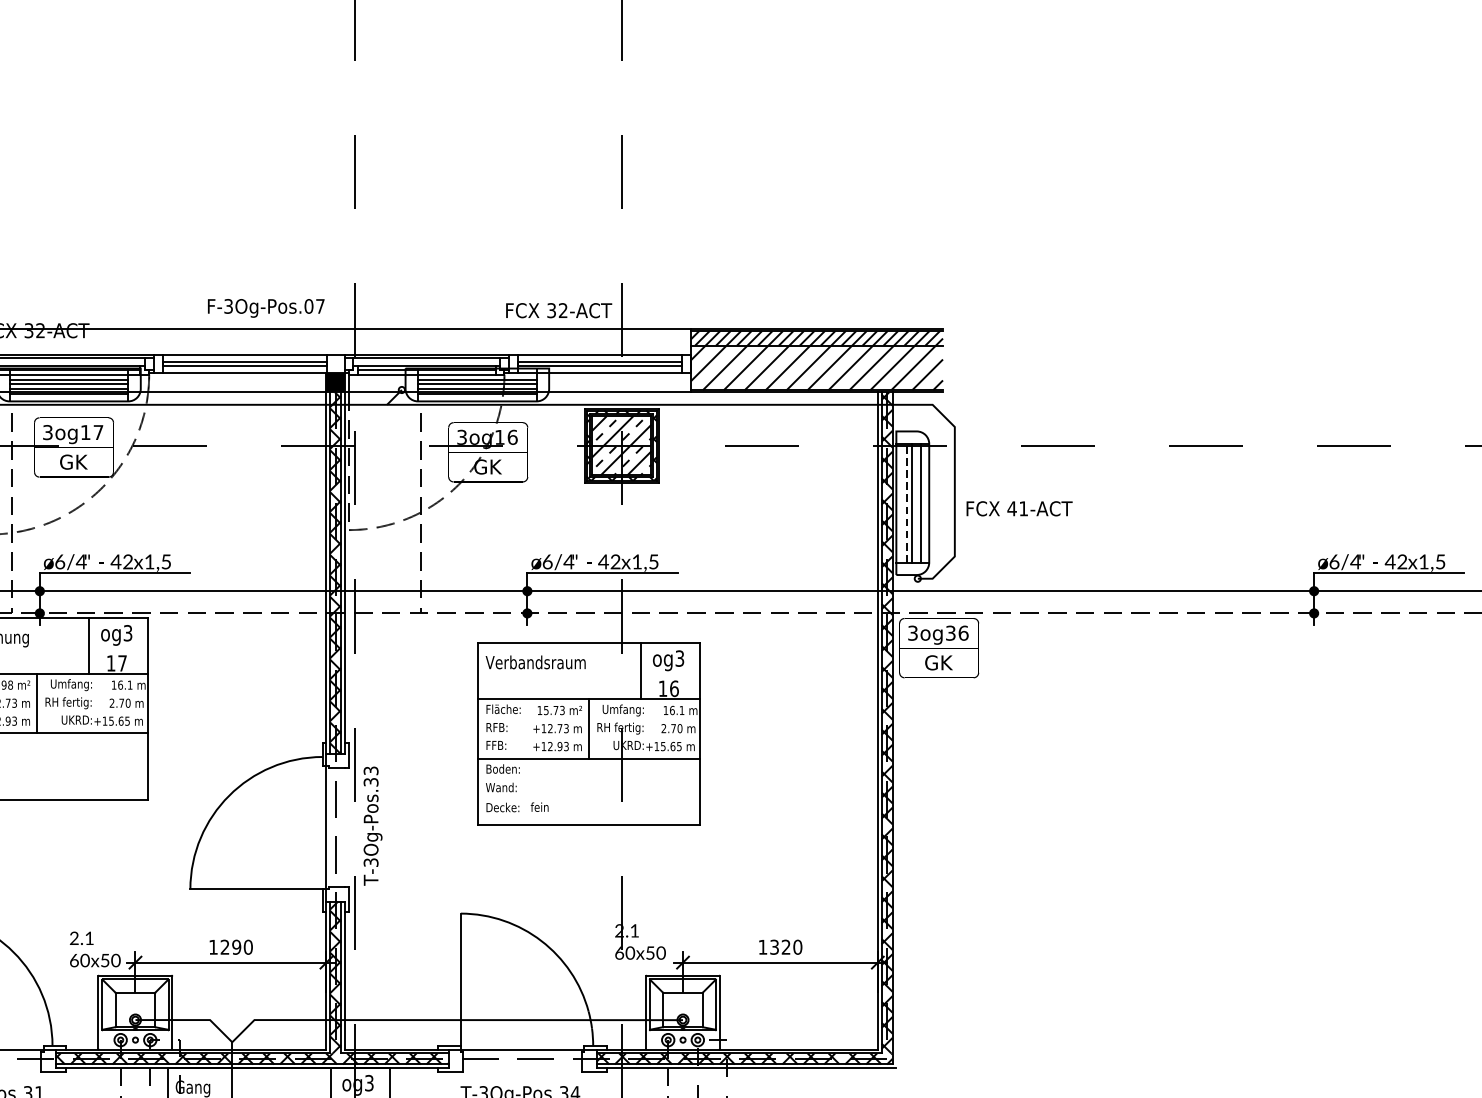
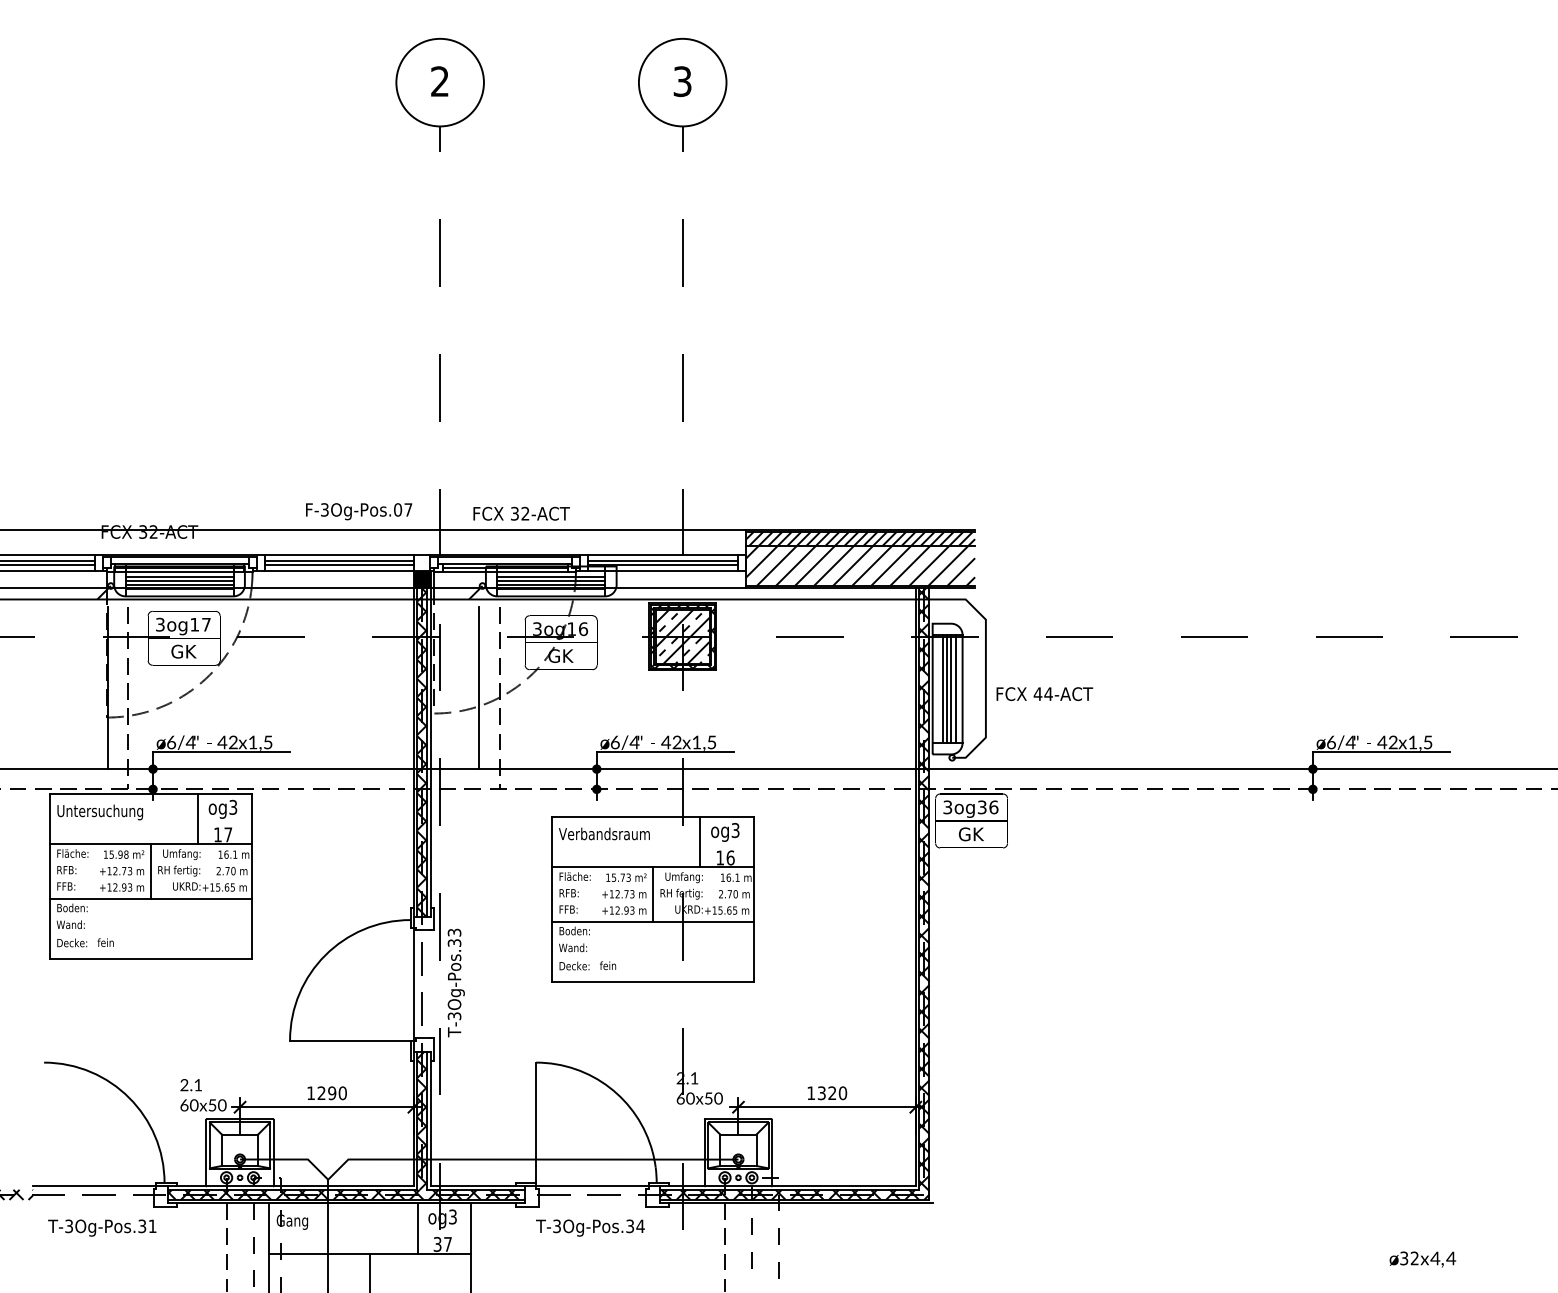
text: (558, 310) -> (521, 513), moved
line: (398, 502) -> (479, 688), added
line: (907, 502) -> (942, 688), dashed -> solid
line: (917, 503) -> (951, 689), added
text: (1023, 508) -> (1048, 693), 41-ACT -> 44-ACT

